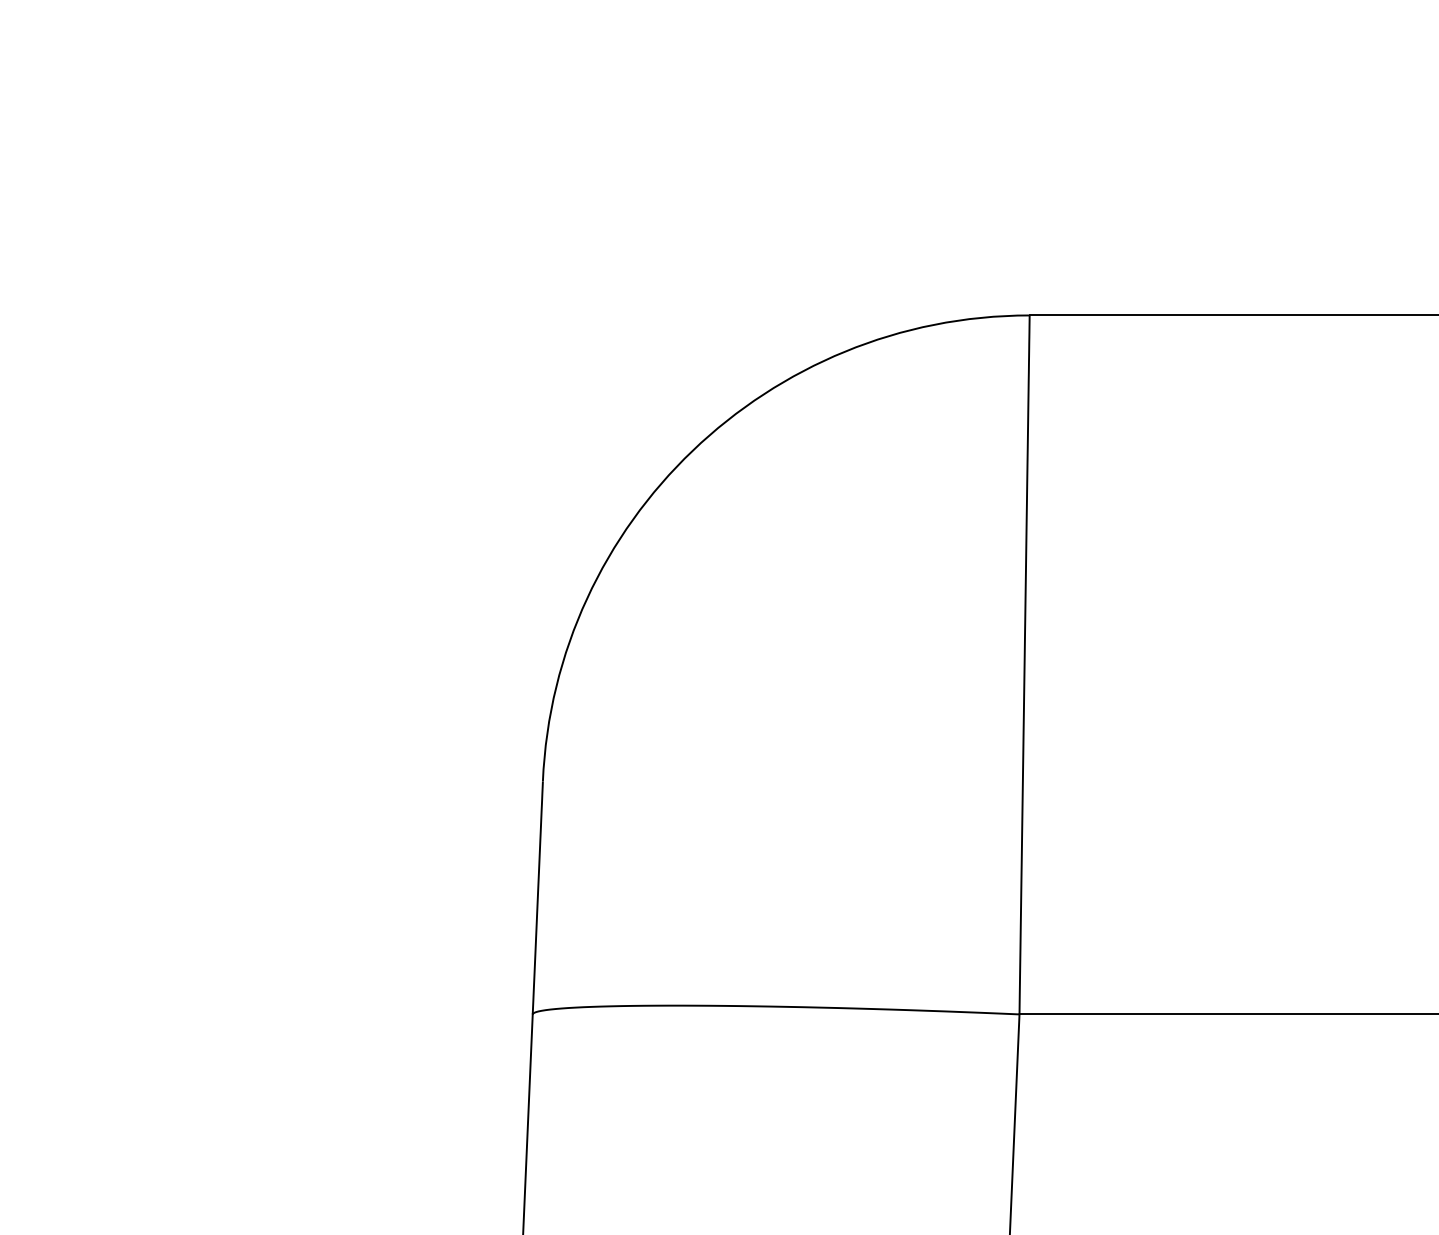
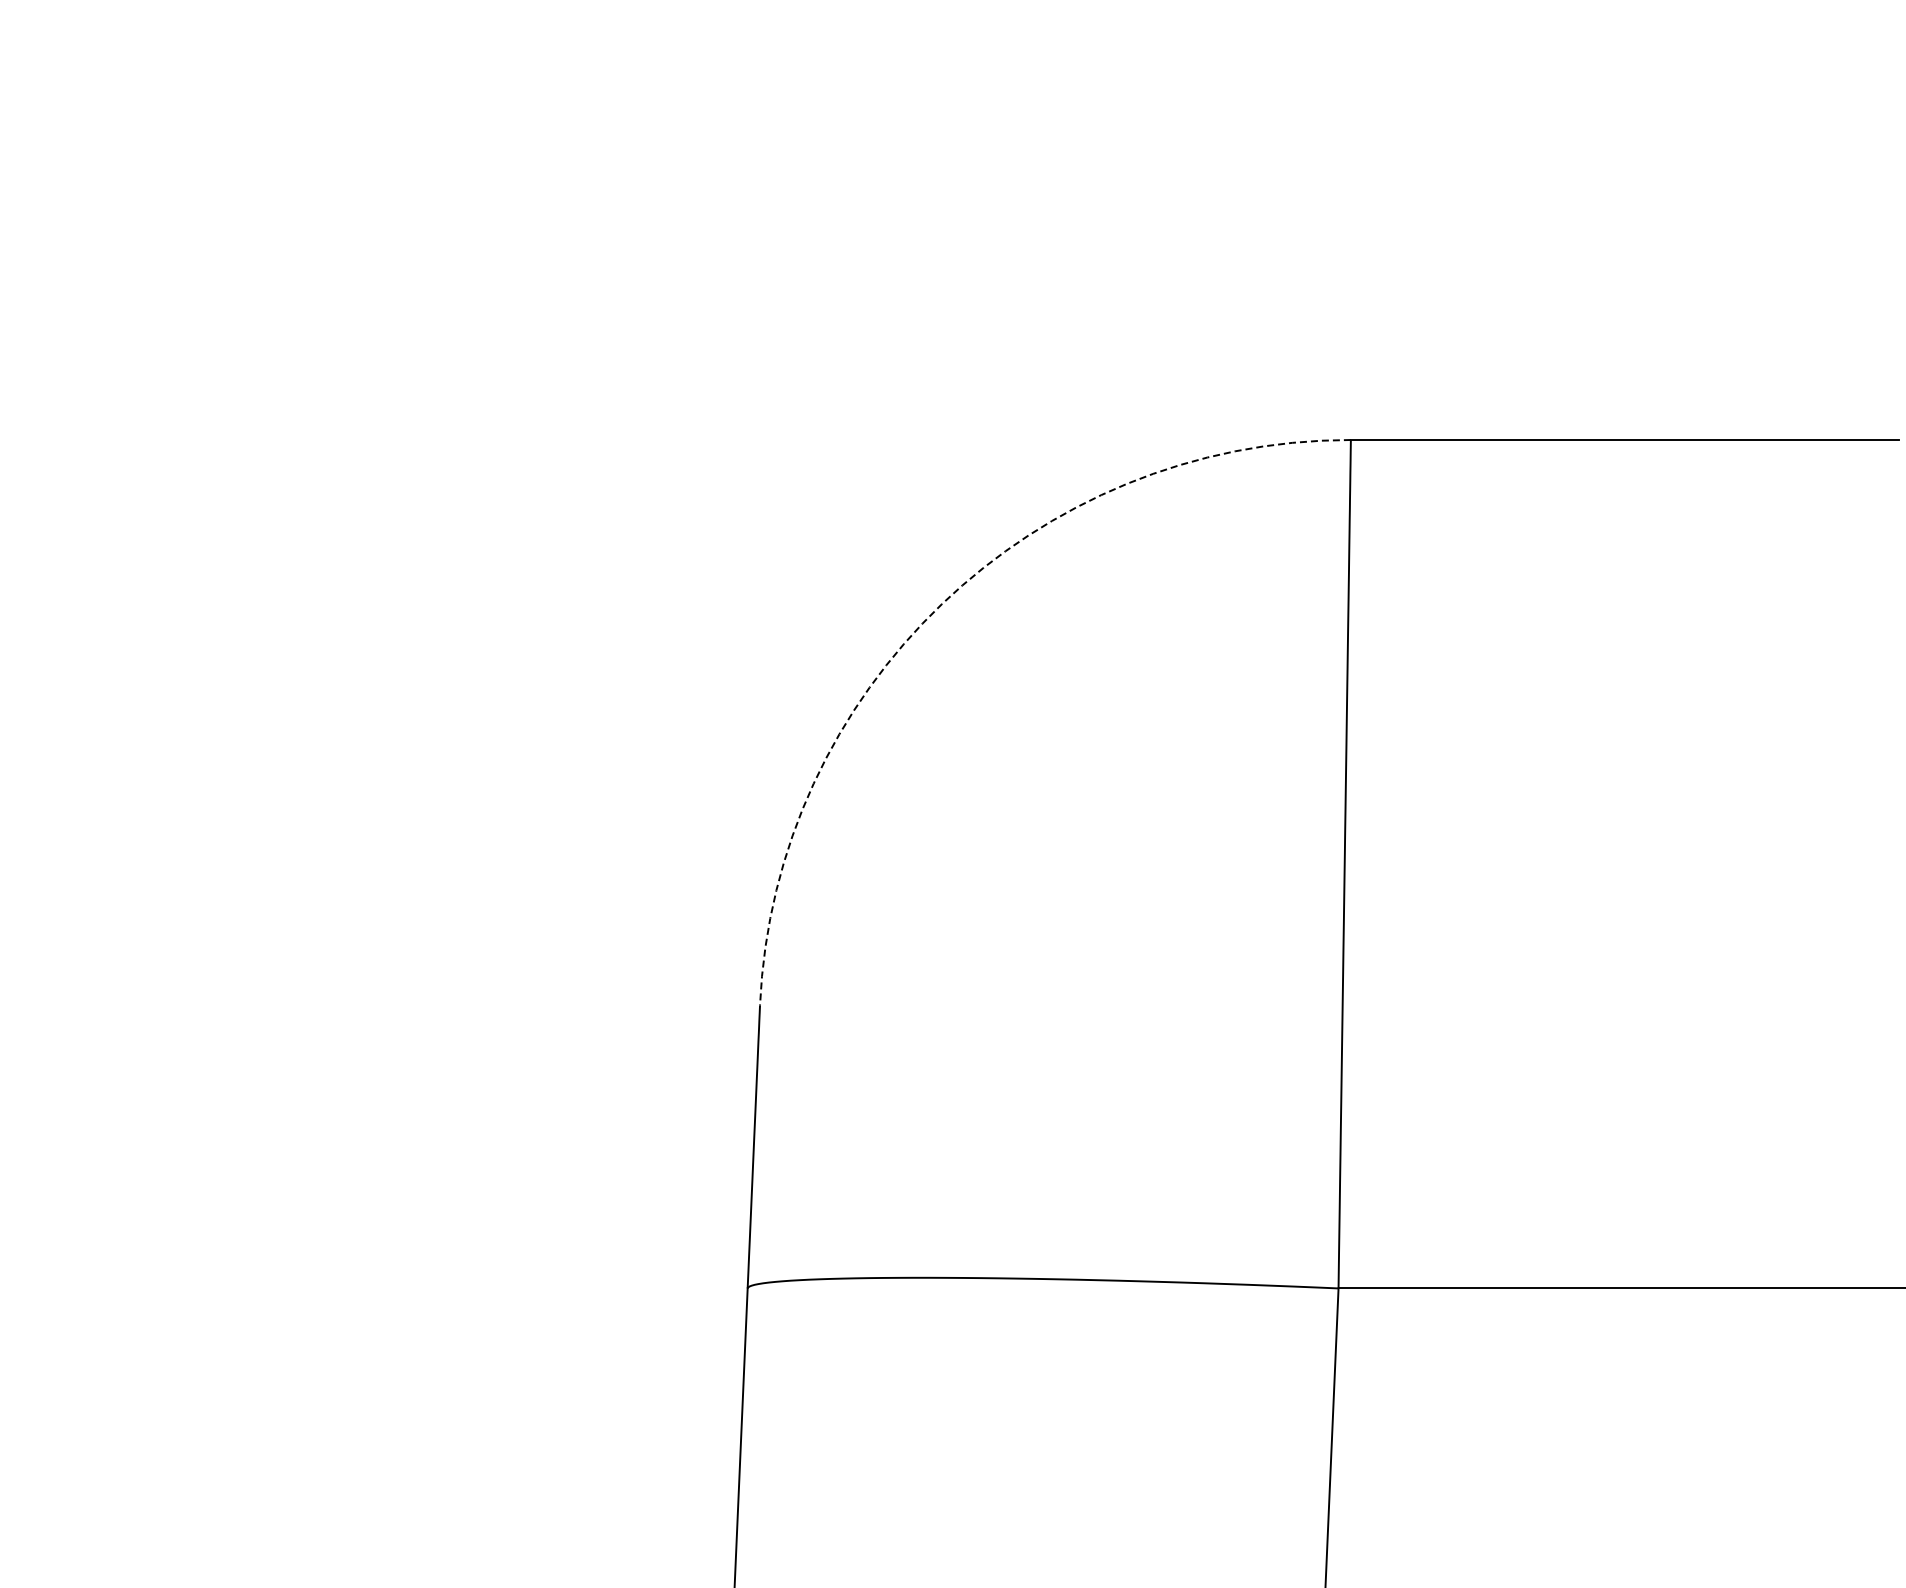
arc: (692, 450) -> (941, 604), solid -> dashed

